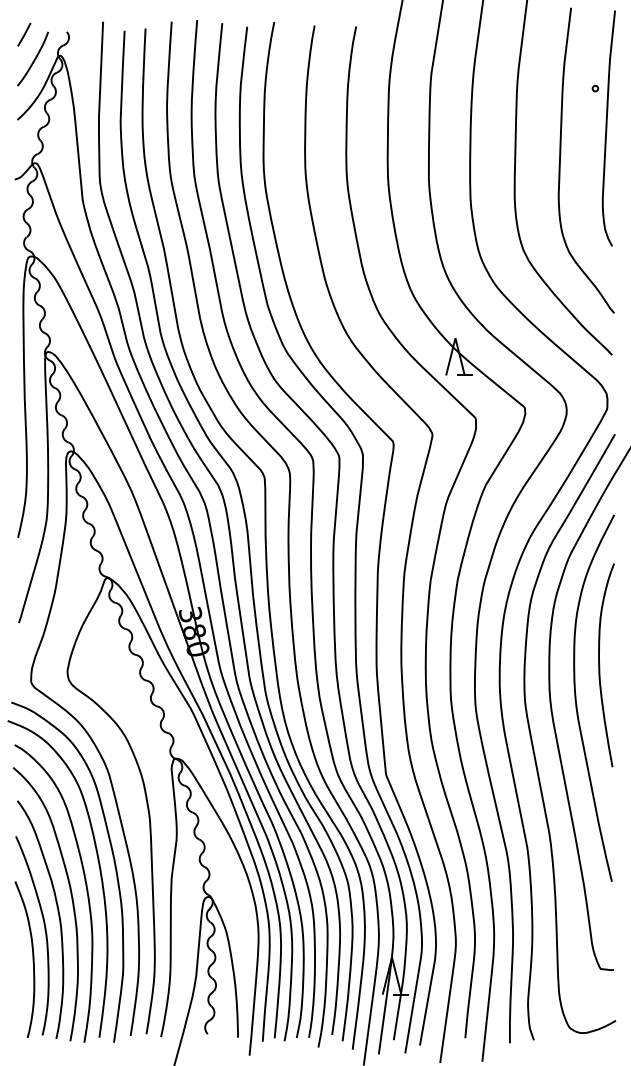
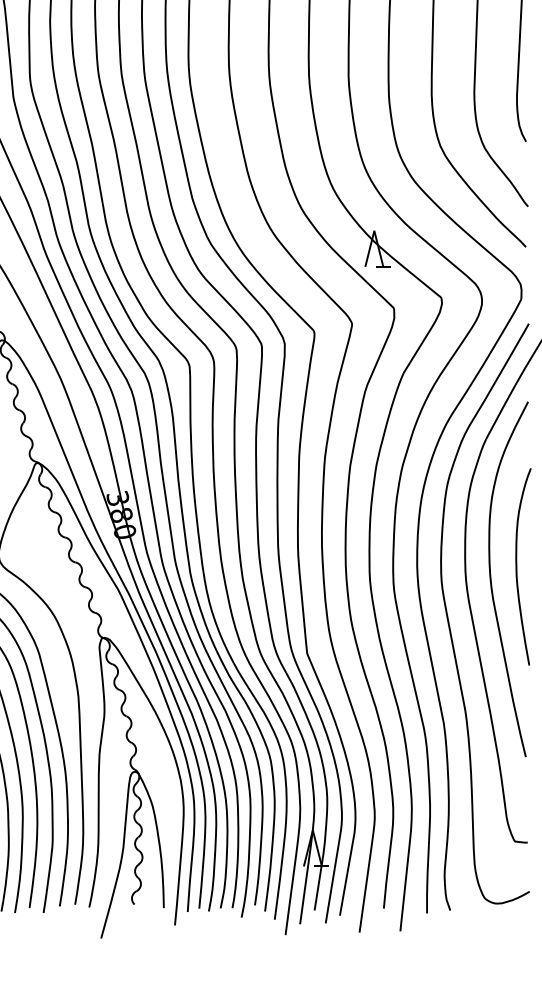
curve: (600, 665) -> (517, 567), moved

